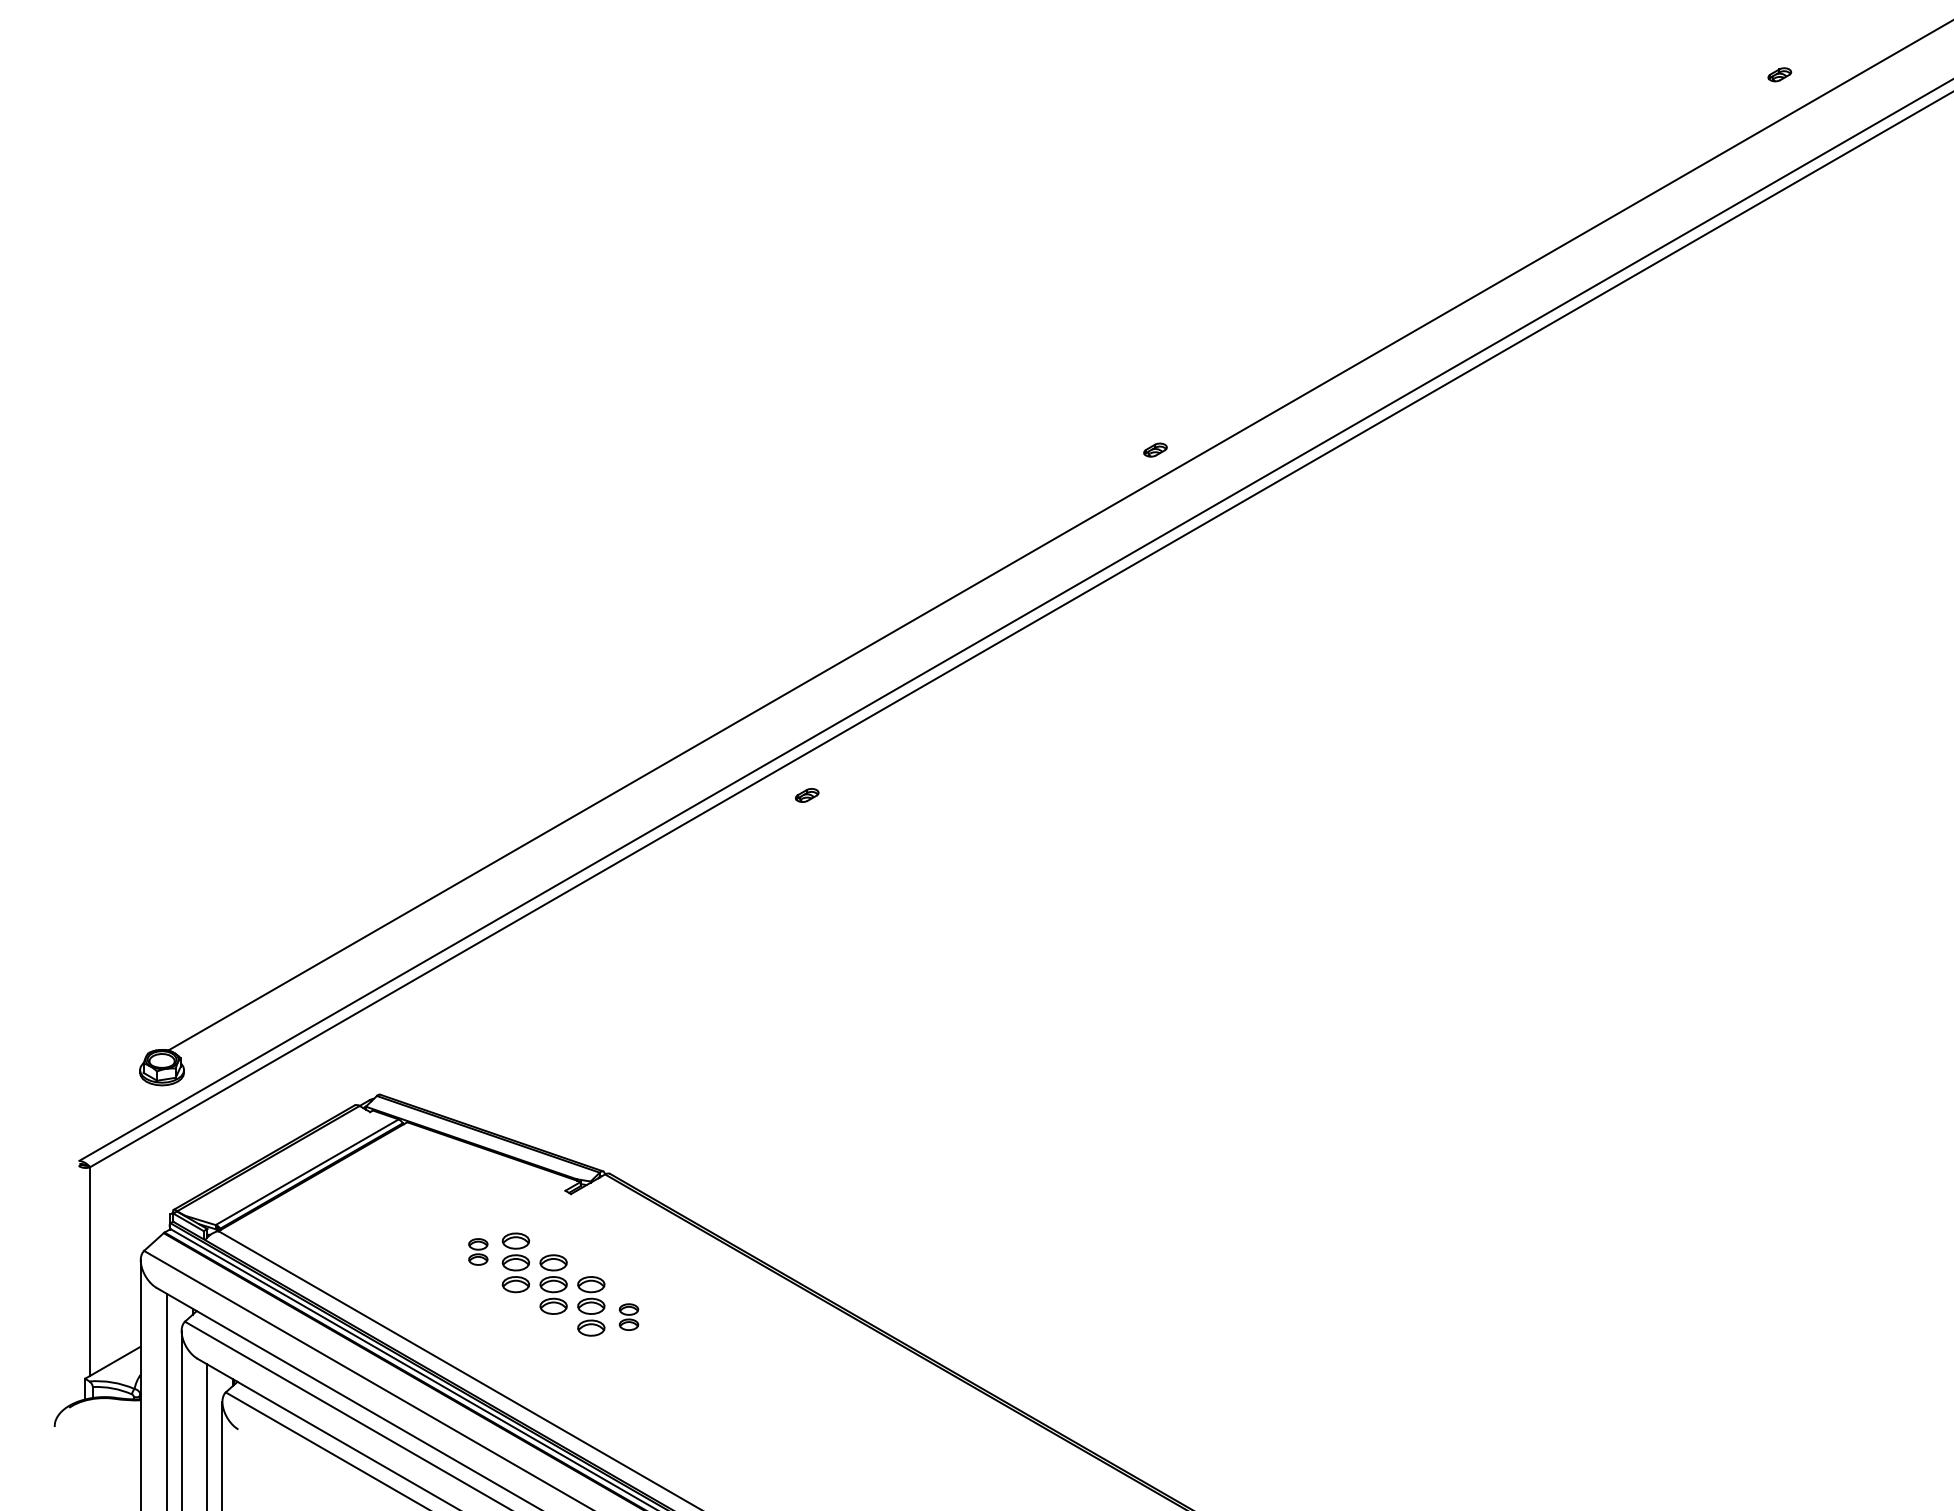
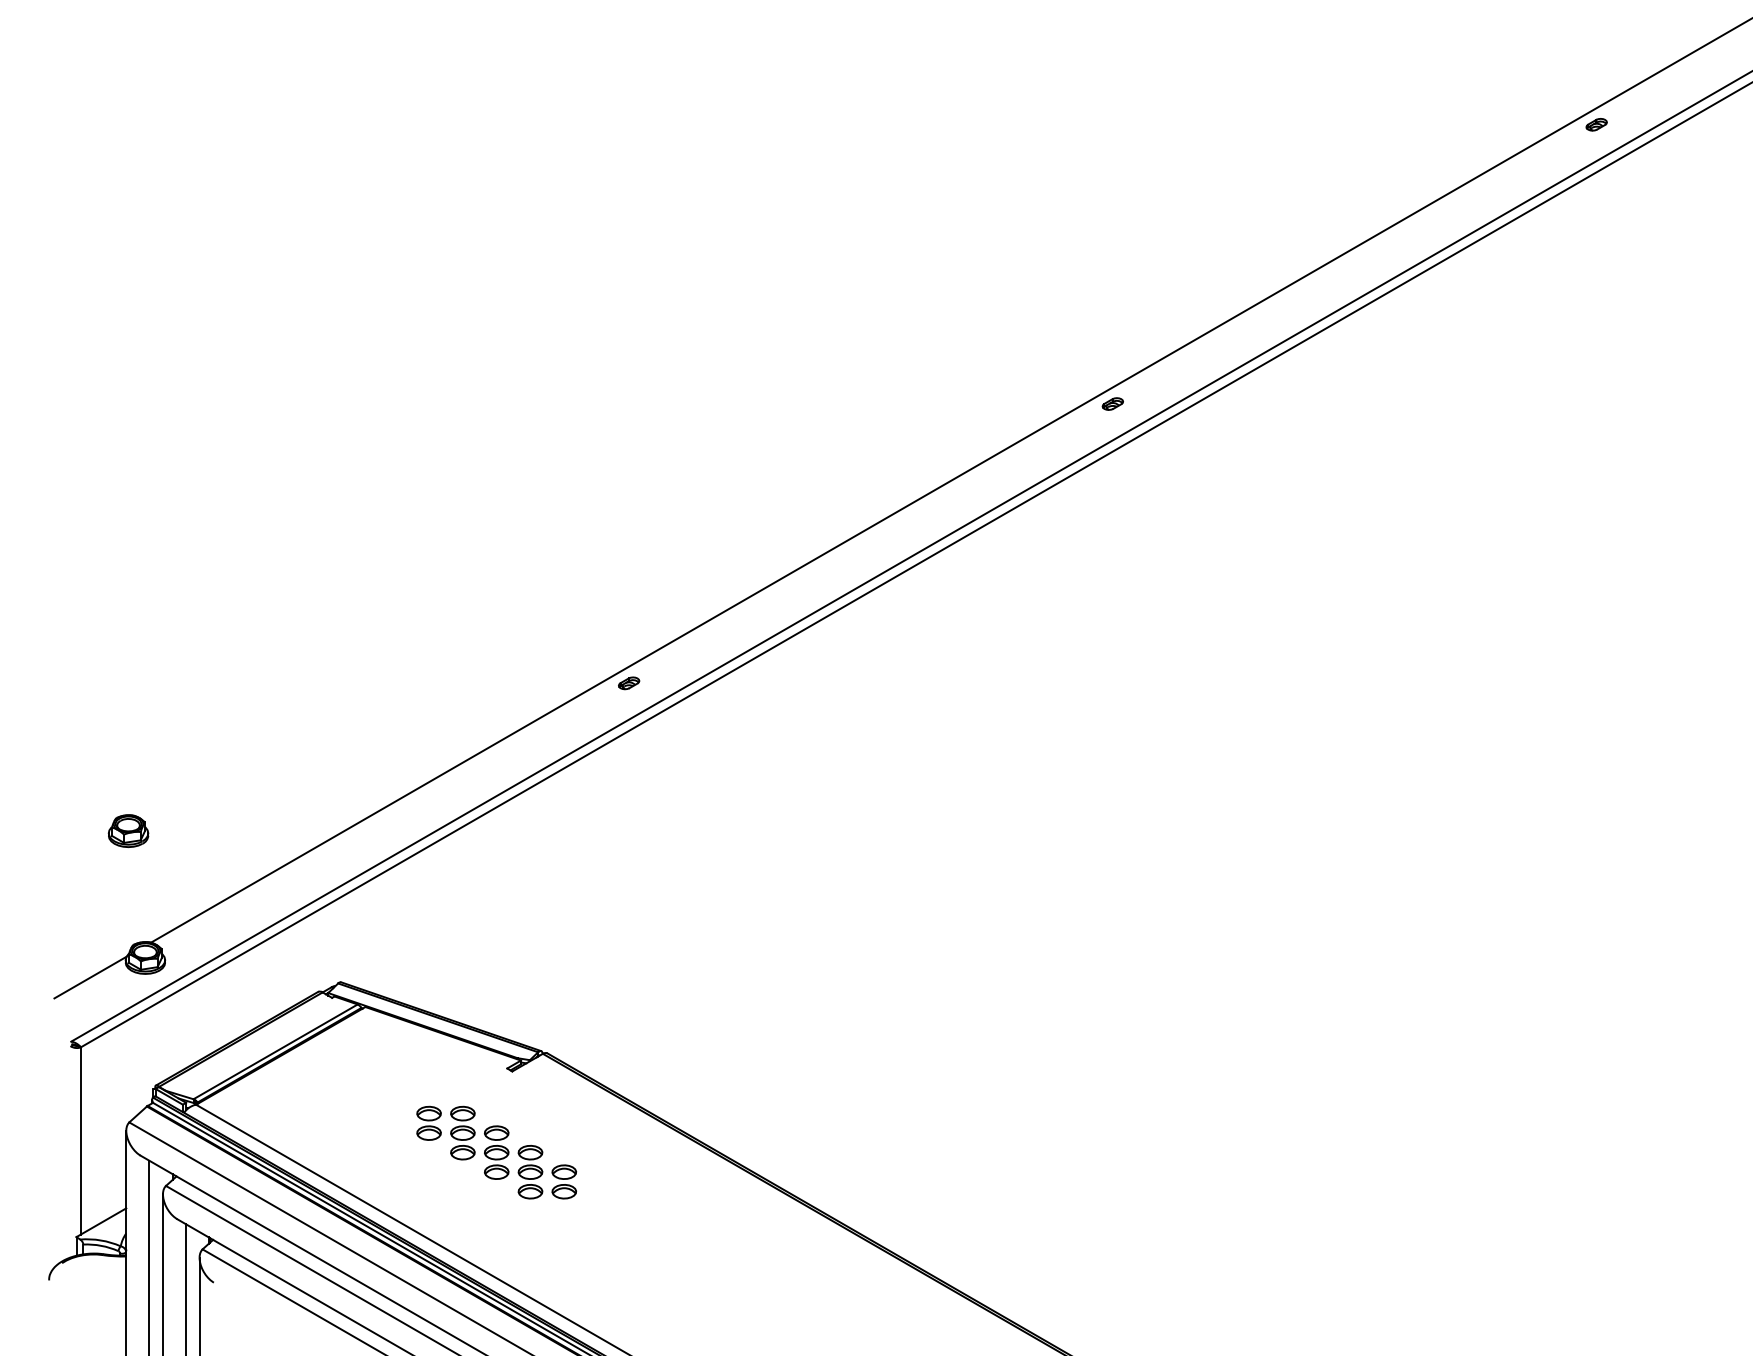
part: (1779, 74) -> (1596, 124), moved
part: (1155, 449) -> (1112, 403), moved
part: (807, 795) -> (629, 683), moved
part: (143, 925) -> (128, 830), added
line: (100, 1089) -> (90, 977), added
part: (478, 1251) -> (429, 1122), size x1.43
part: (628, 1316) -> (563, 1181), size x1.43

